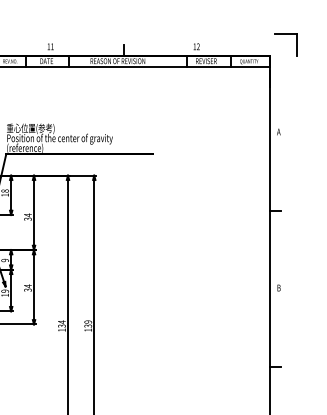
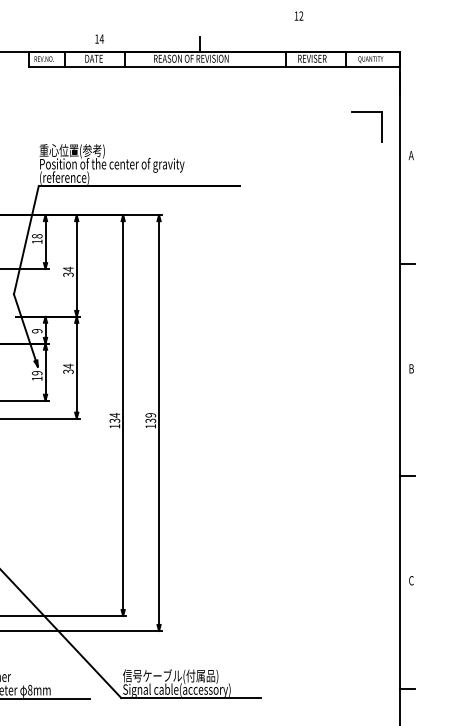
part: (285, 34) -> (366, 112), moved
text: (52, 46) -> (101, 38), 11 -> 14
text: (197, 46) -> (299, 15), moved

